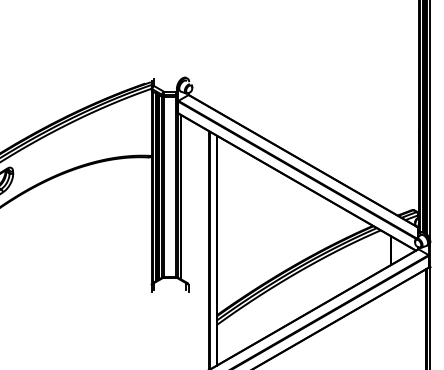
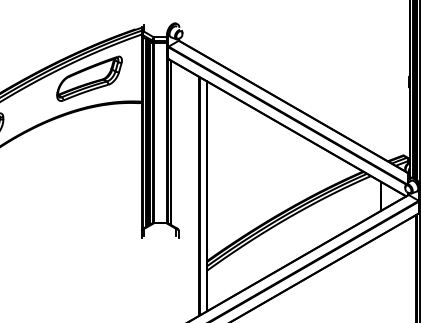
part: (99, 133) -> (89, 79), added

